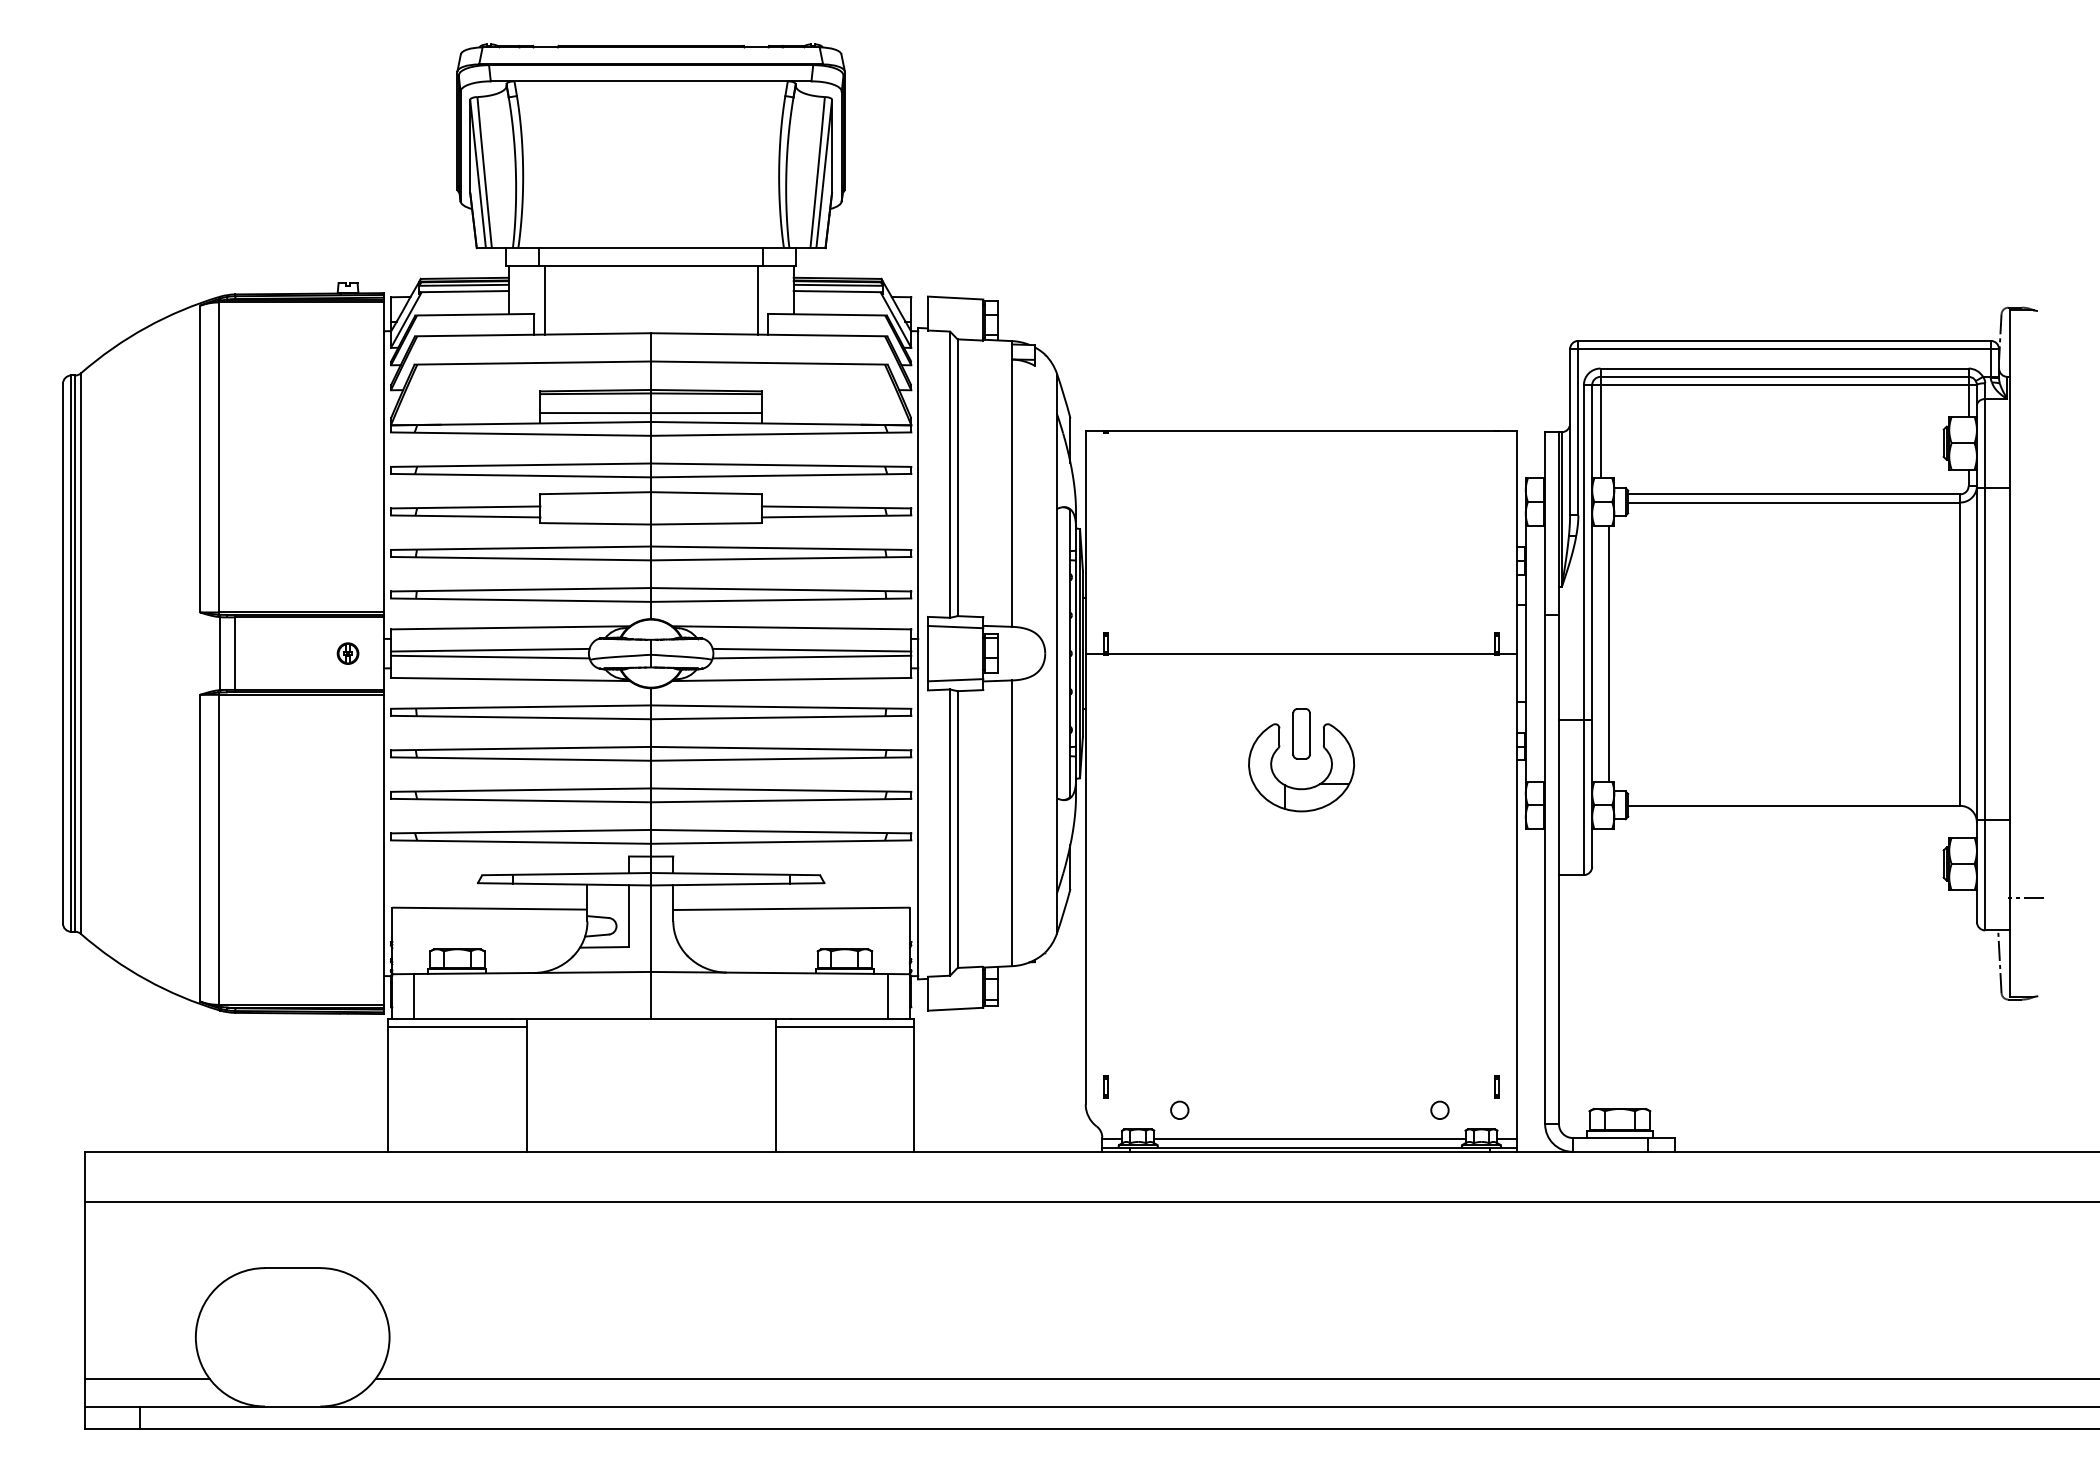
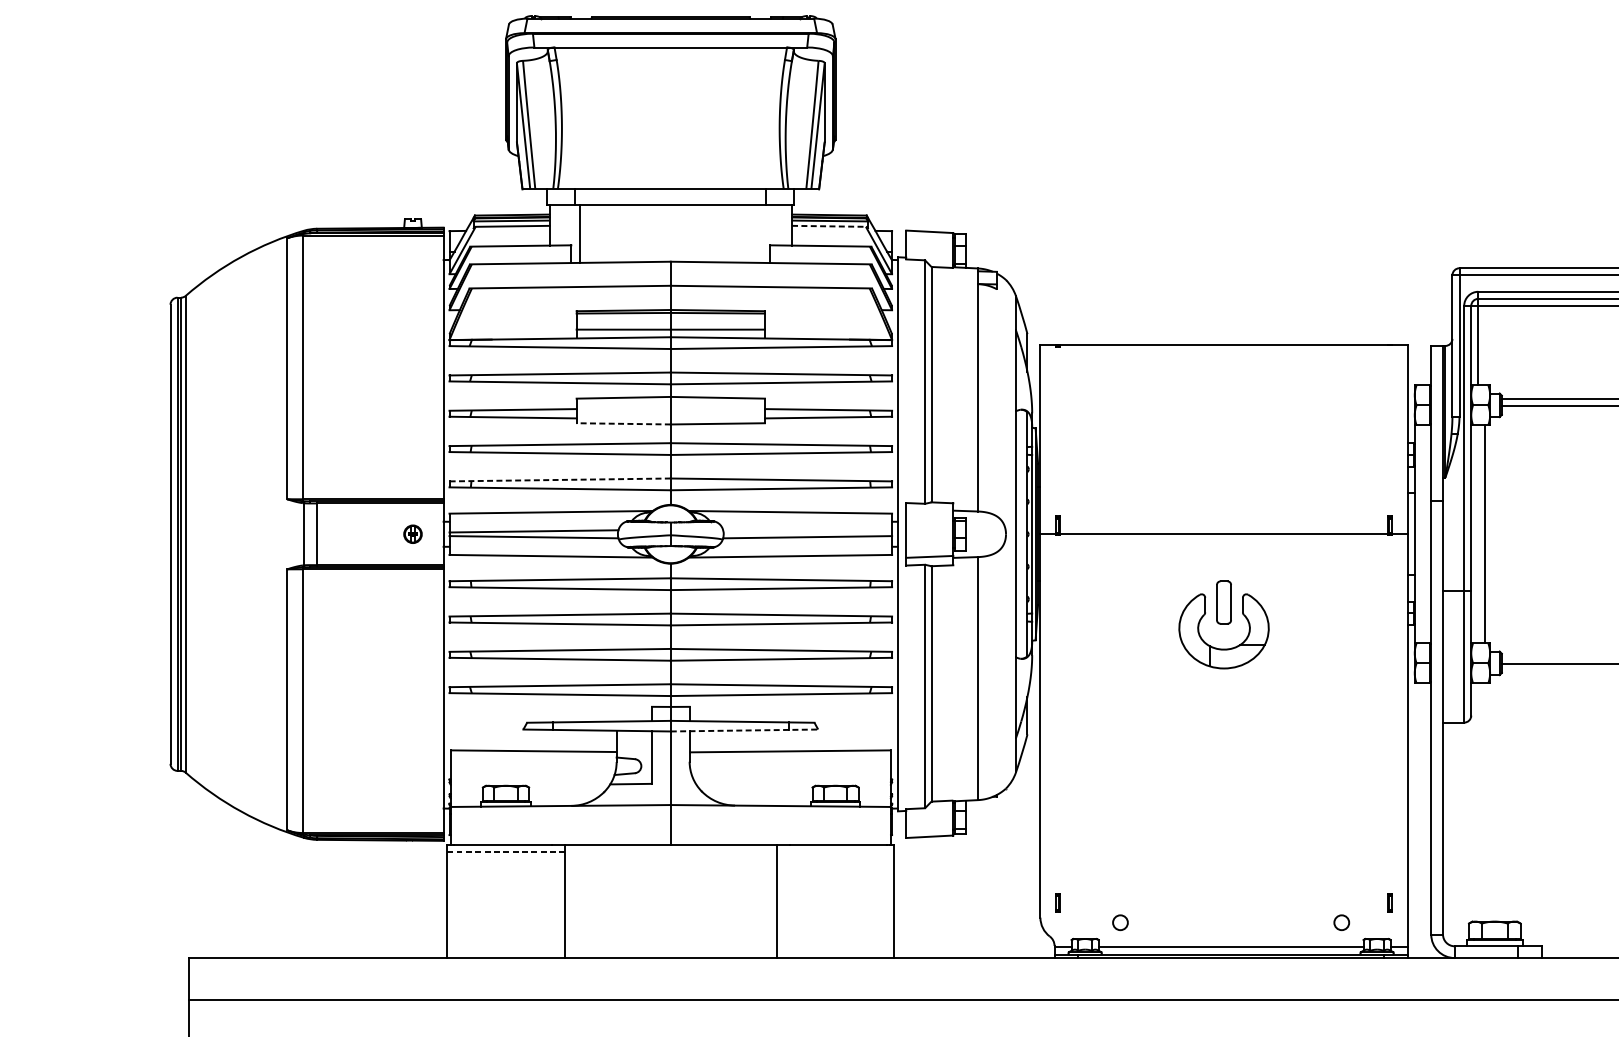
line: (838, 291) -> (830, 226), solid -> dashed
line: (757, 300) -> (761, 233), removed
line: (595, 523) -> (623, 423), solid -> dashed
line: (520, 589) -> (559, 479), solid -> dashed
line: (955, 626) -> (929, 511), removed
line: (811, 649) -> (807, 530), removed
line: (737, 884) -> (744, 730), solid -> dashed
line: (414, 996) -> (469, 825), removed
line: (887, 996) -> (871, 825), removed
line: (457, 1027) -> (506, 852), solid -> dashed
line: (844, 1027) -> (835, 852), removed

